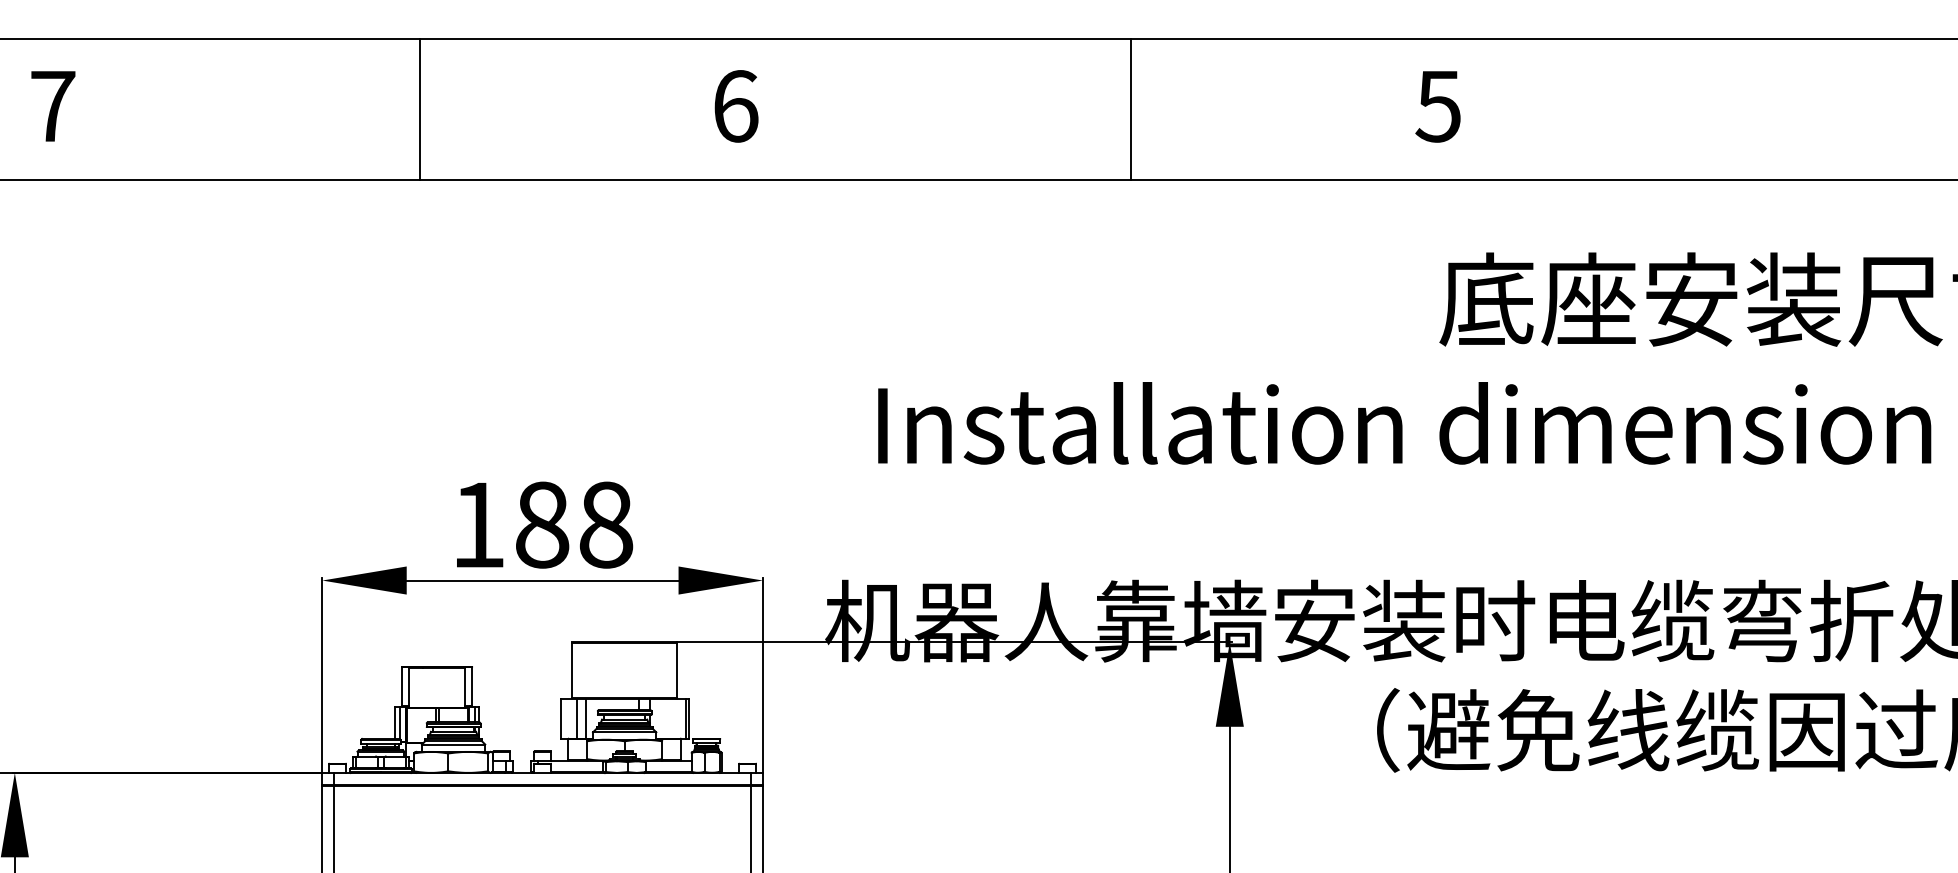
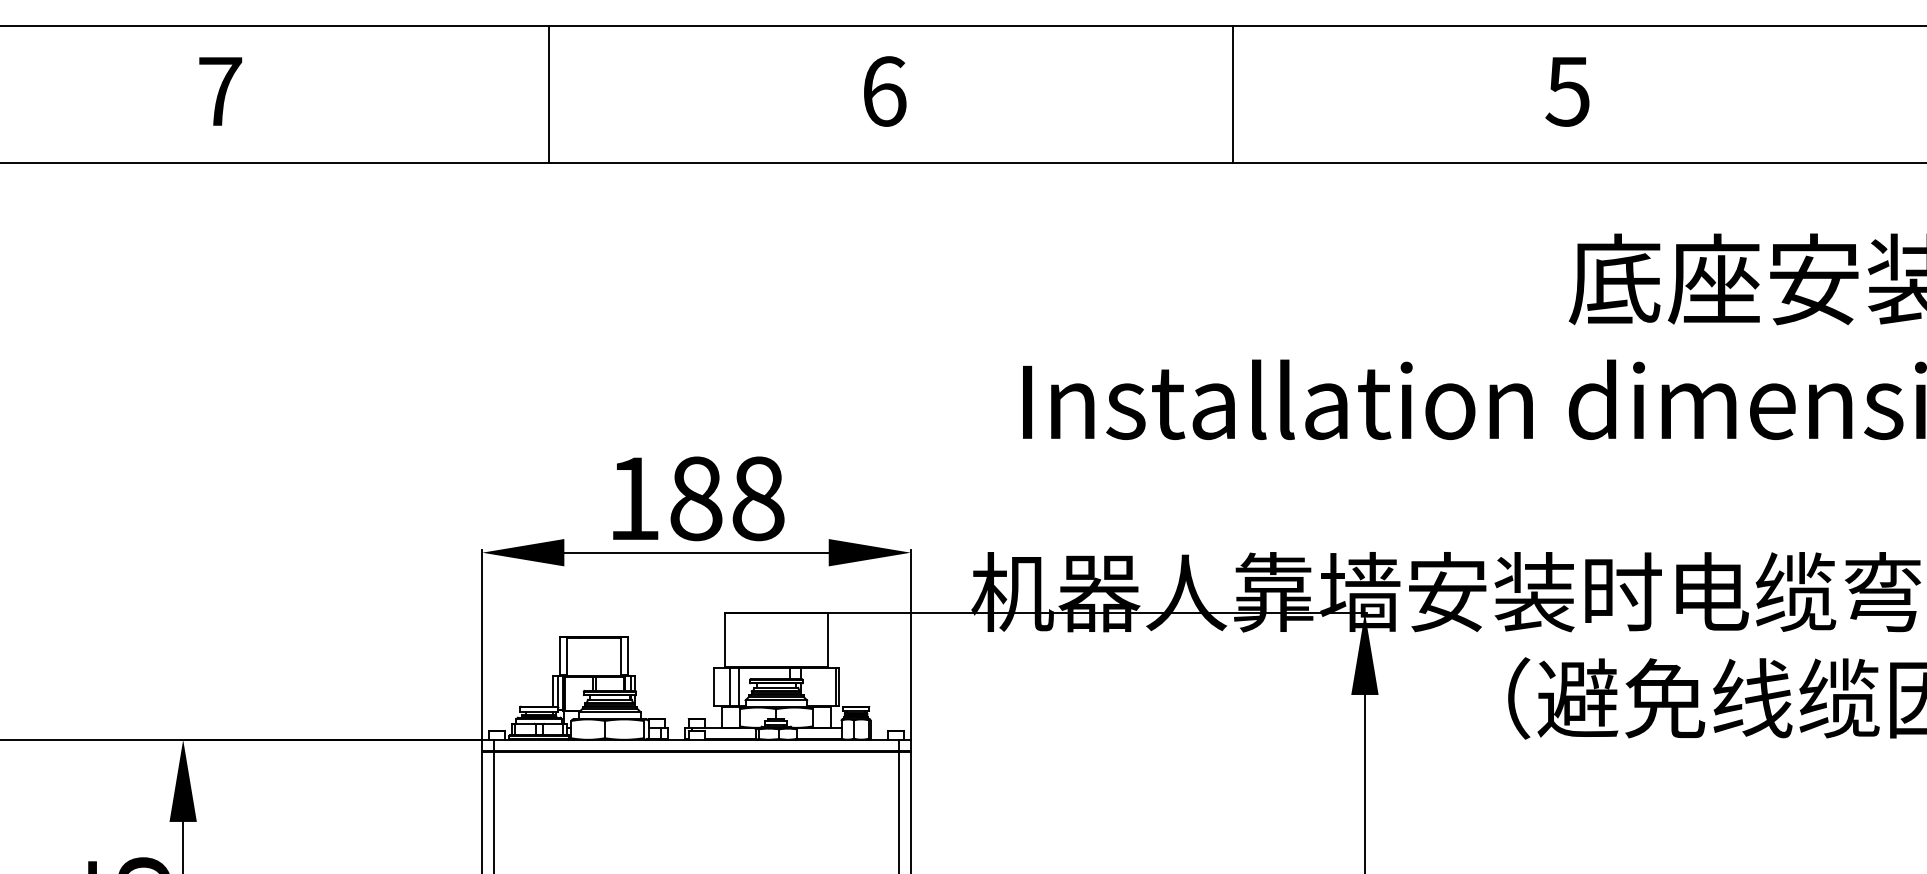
line: (419, 109) -> (548, 94), moved
line: (1130, 109) -> (1232, 94), moved

